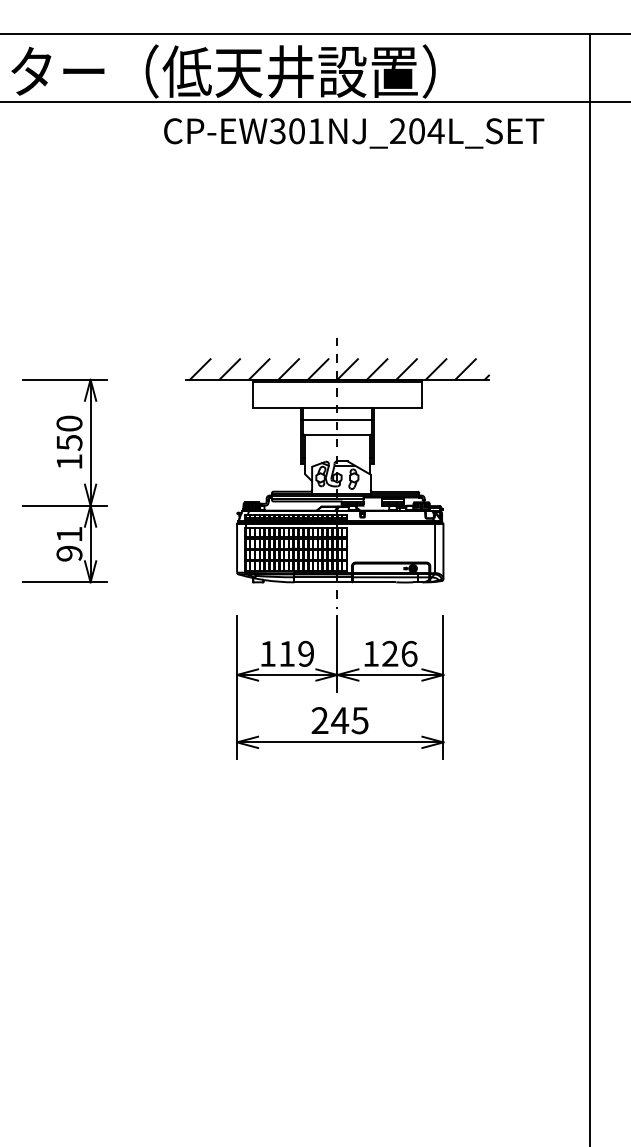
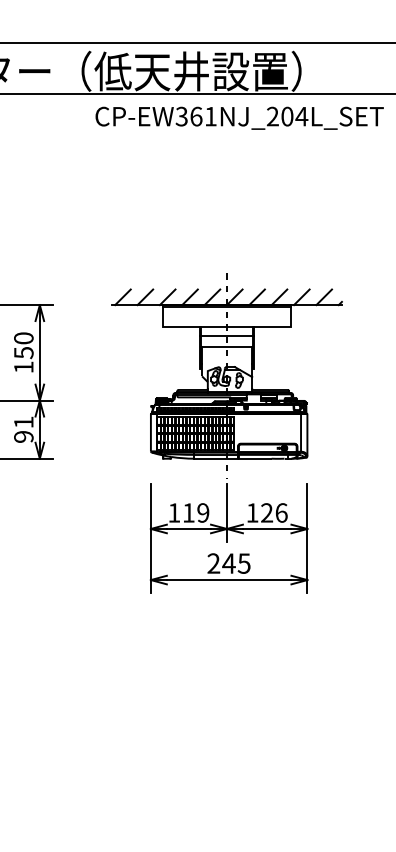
text: (297, 131) -> (196, 116), CP-EW301NJ_204L_SET -> CP-EW361NJ_204L_SET

